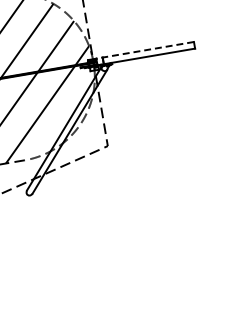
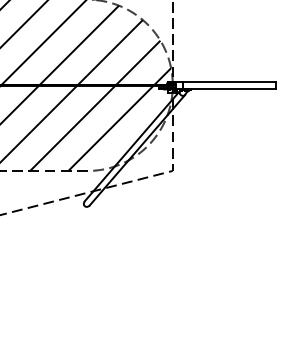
line: (144, 50) -> (225, 81), dashed -> solid

